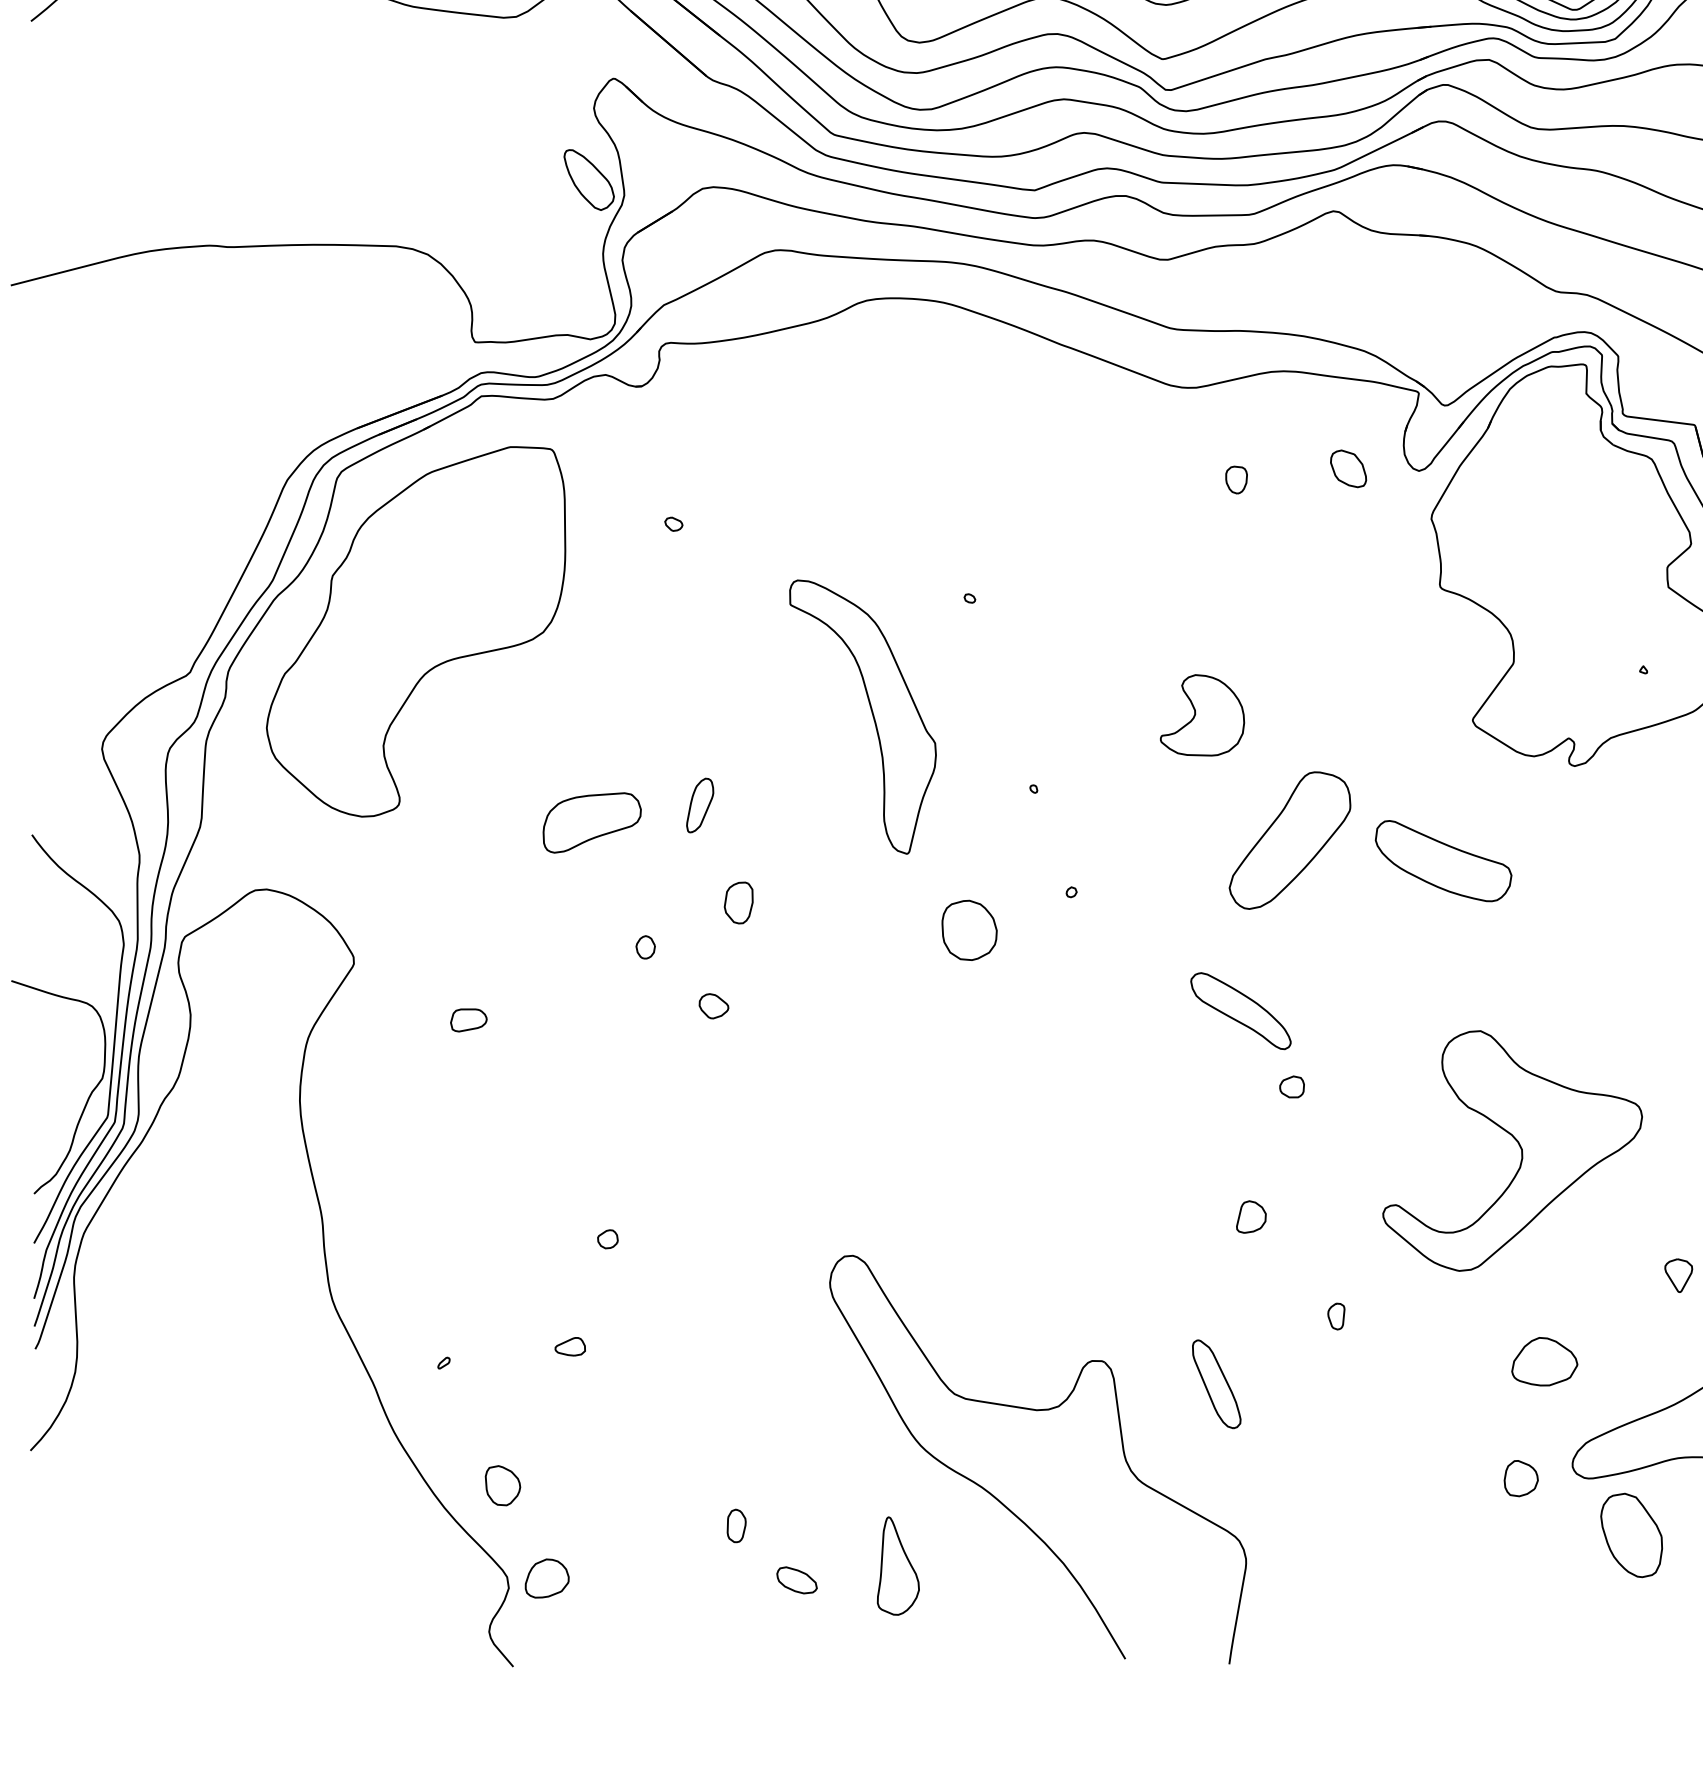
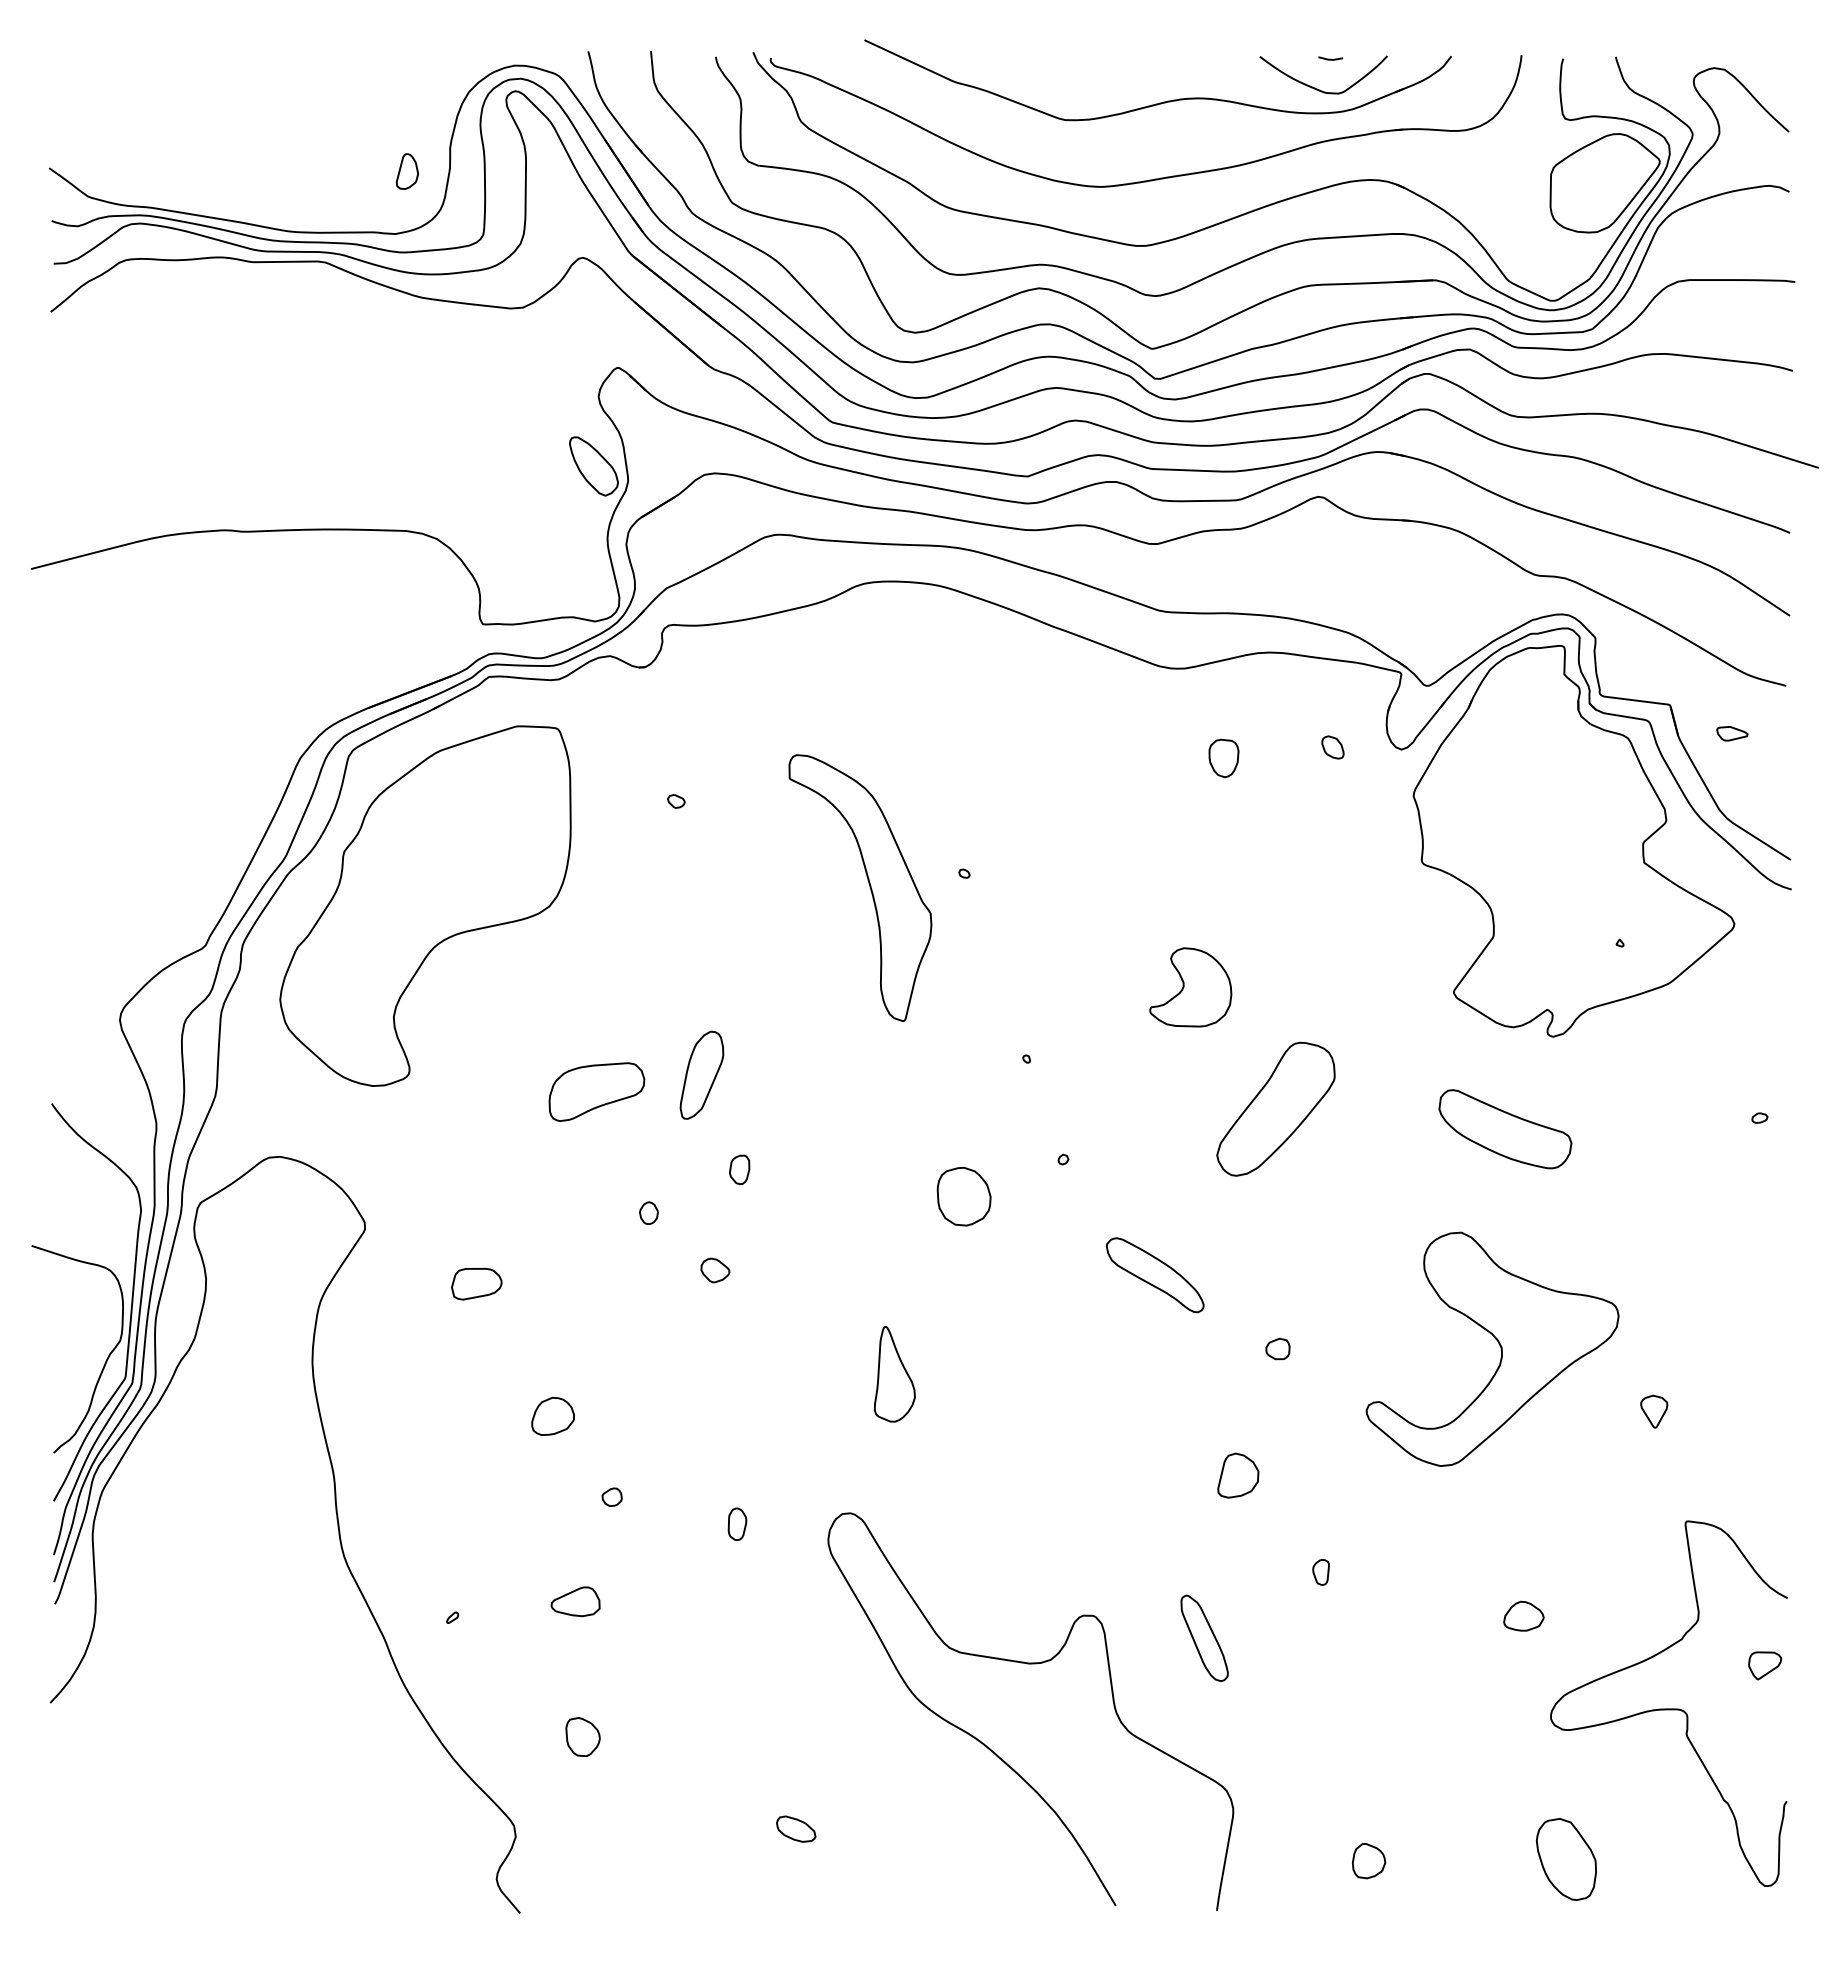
part: (1348, 468) -> (1332, 747), size x0.62
part: (1236, 480) -> (1223, 758), size x1.43
part: (871, 712) -> (868, 883), moved
part: (699, 804) -> (701, 1074), size x1.67
part: (1443, 861) -> (1505, 1129), moved
part: (738, 902) -> (739, 1169), size x0.71
part: (1240, 1011) -> (1154, 1275), moved
part: (468, 1020) -> (476, 1284), size x1.43
part: (1518, 1146) -> (1498, 1344), moved
part: (1251, 1216) -> (1238, 1475), size x1.43
part: (1678, 1275) -> (1654, 1411), moved
part: (570, 1346) -> (575, 1601), size x1.67
part: (1544, 1360) -> (1523, 1615), size x0.62
part: (1521, 1478) -> (1369, 1861), moved
part: (502, 1486) -> (582, 1737), moved
part: (736, 1525) -> (737, 1523), moved
part: (1630, 1535) -> (1565, 1859), moved
part: (898, 1566) -> (894, 1374), moved
part: (546, 1577) -> (552, 1415), moved

